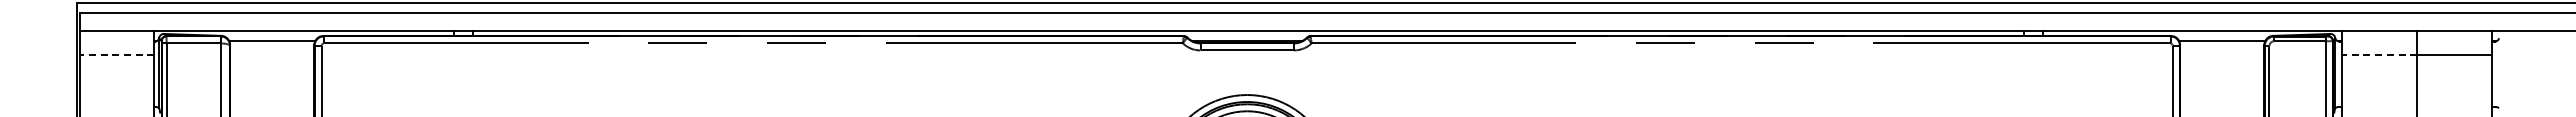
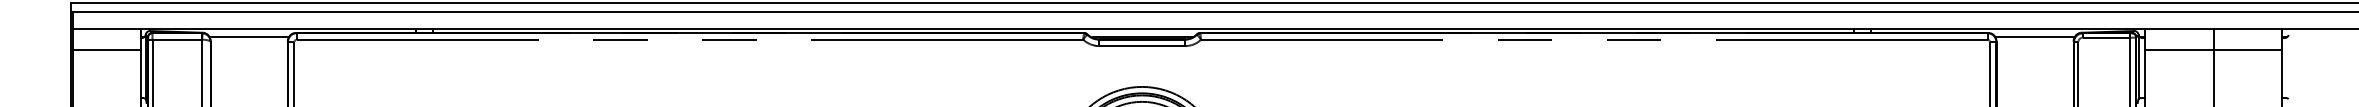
line: (116, 54) -> (106, 49), dashed -> solid
line: (2379, 54) -> (2179, 49), dashed -> solid

